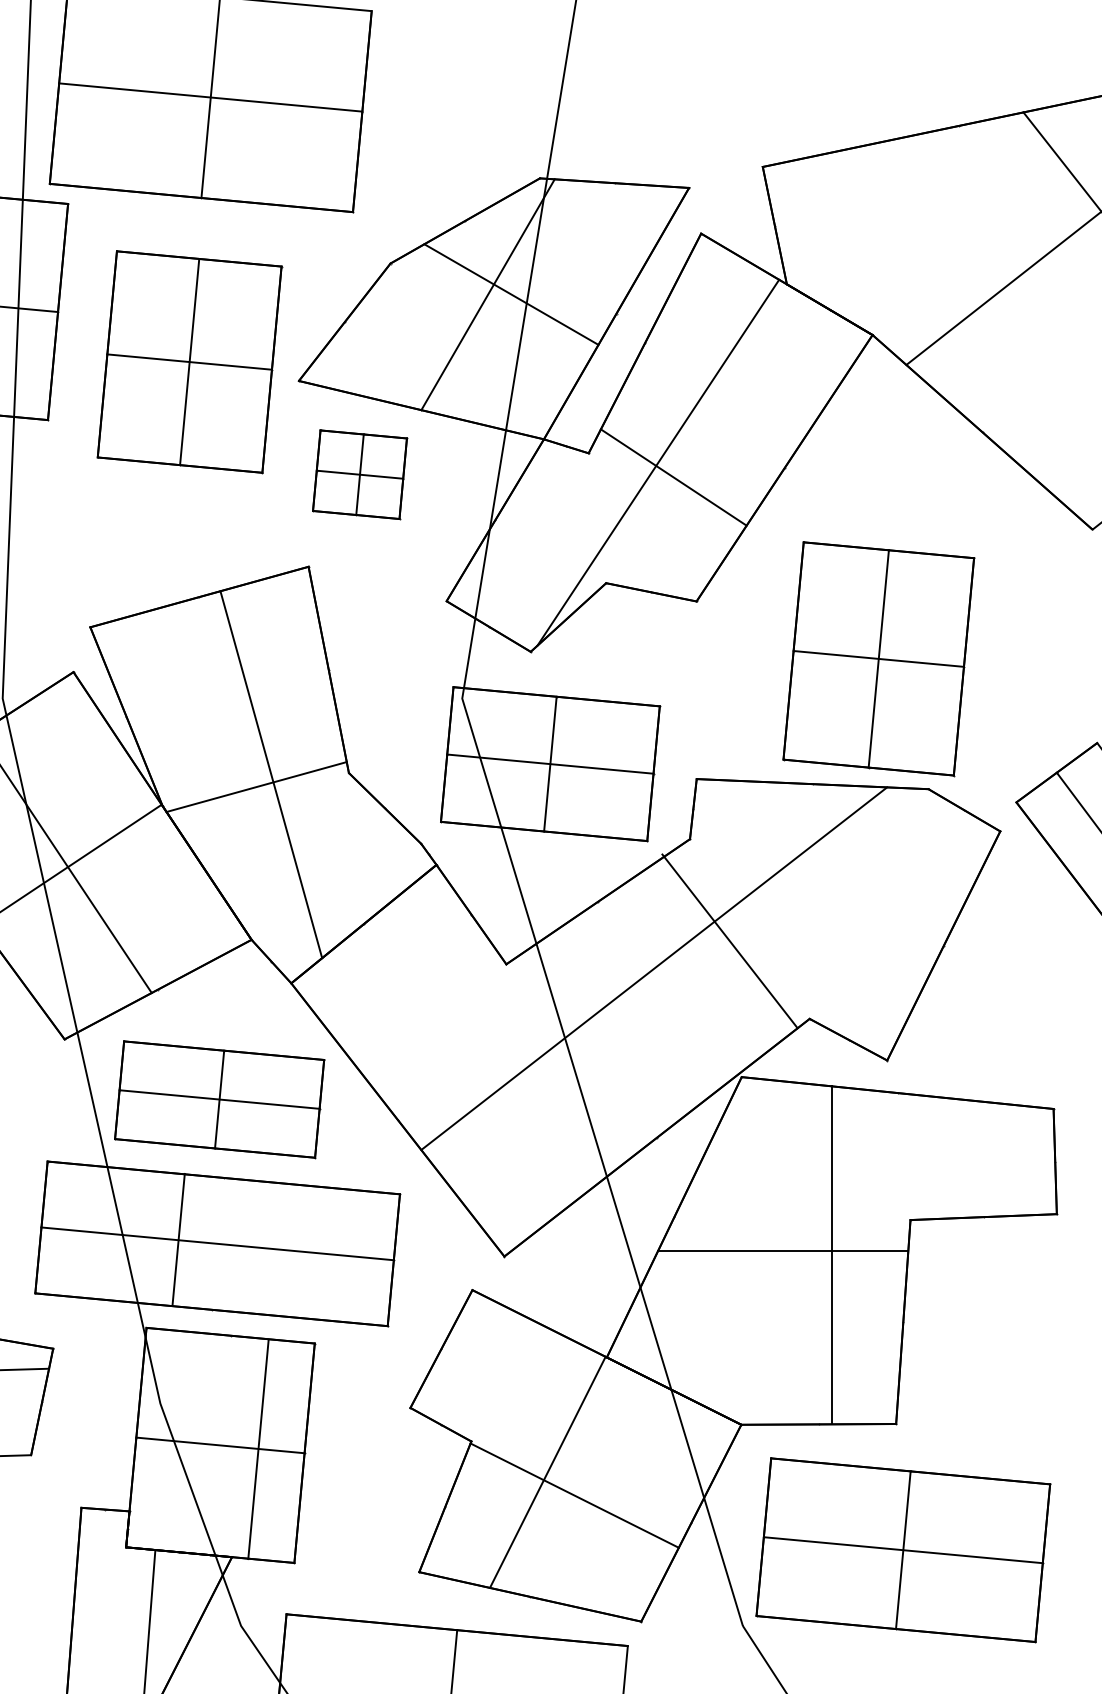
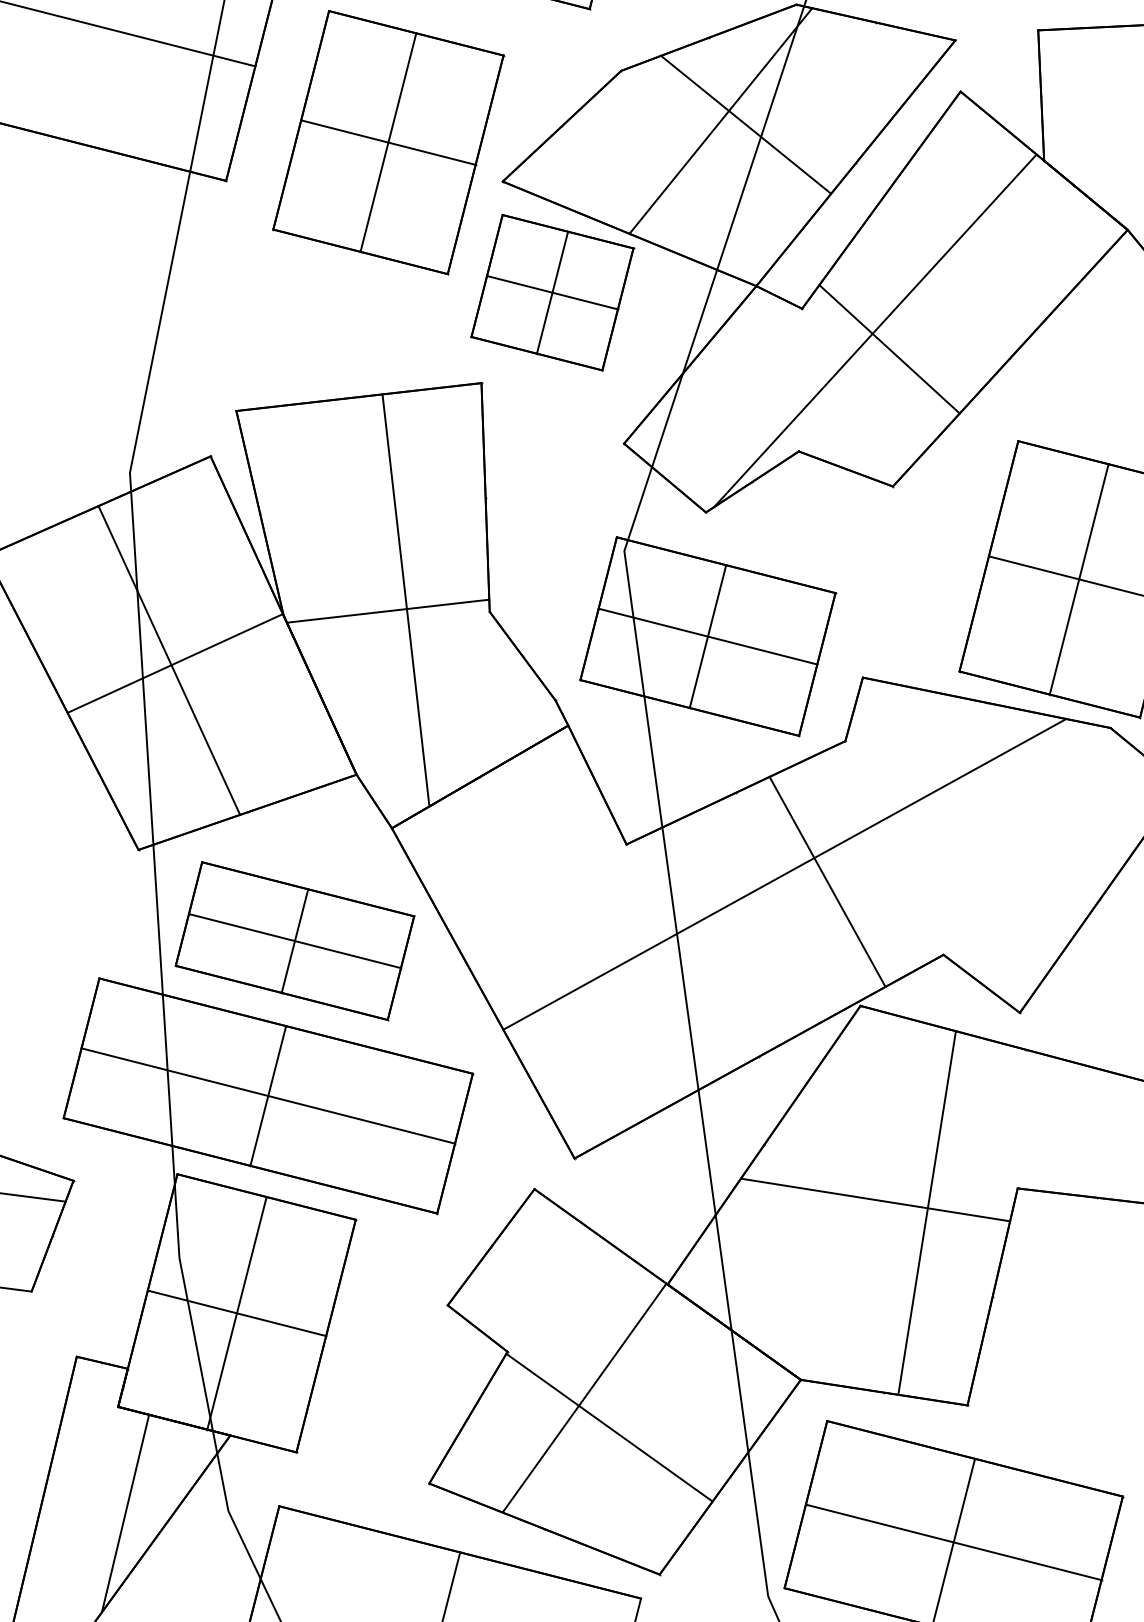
part: (359, 474) -> (551, 292), size x1.43
line: (729, 941) -> (826, 881), moved
line: (178, 1239) -> (268, 1095), moved
line: (258, 1449) -> (237, 1313), moved

